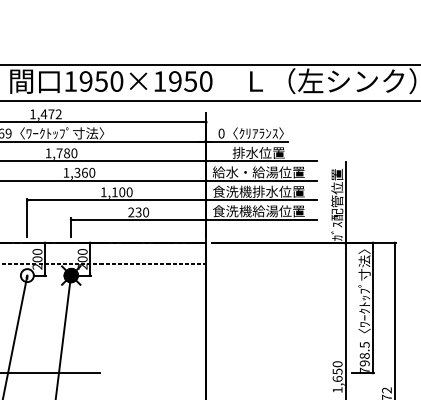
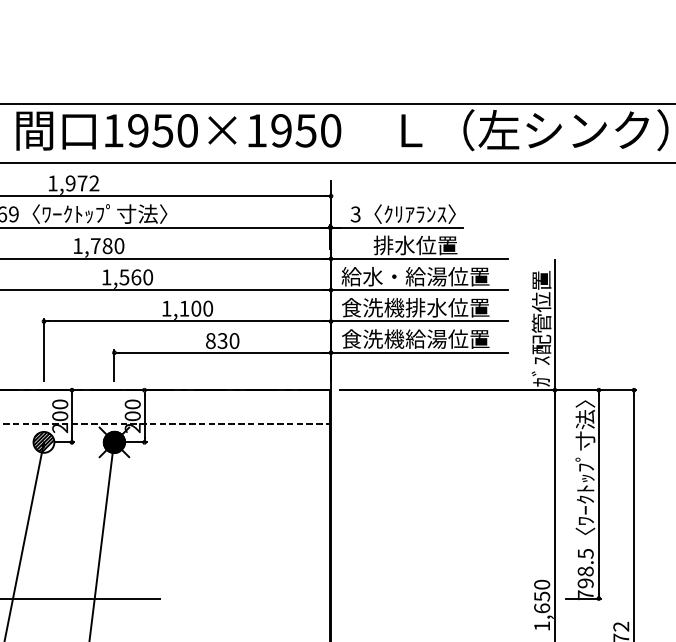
text: (43, 114) -> (69, 183), 1,472 -> 1,972
text: (221, 133) -> (355, 214), 0 -> 3
text: (77, 171) -> (124, 275), 1,360 -> 1,560
text: (131, 212) -> (211, 341), 230 -> 830
hatch: (26, 275) -> (42, 442), added

